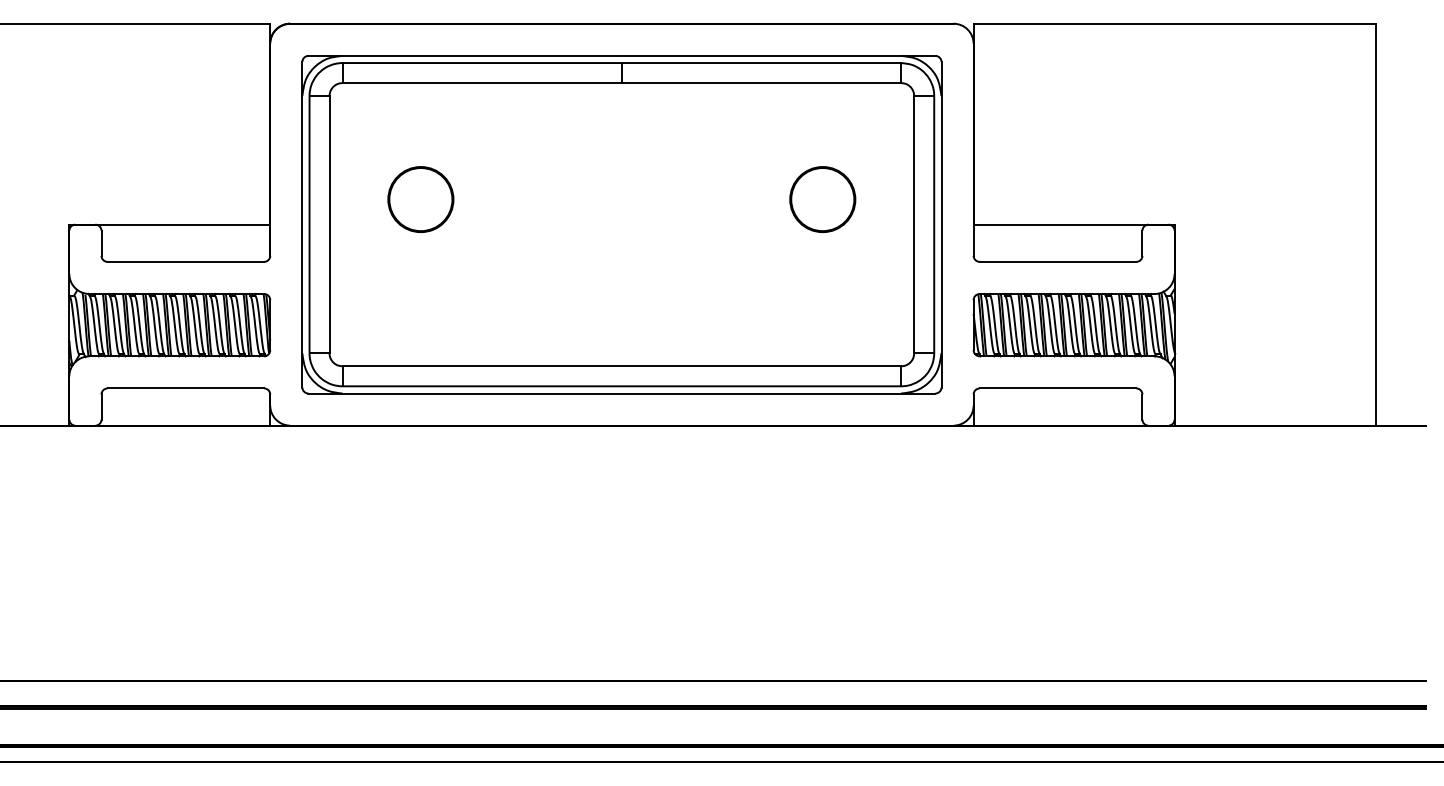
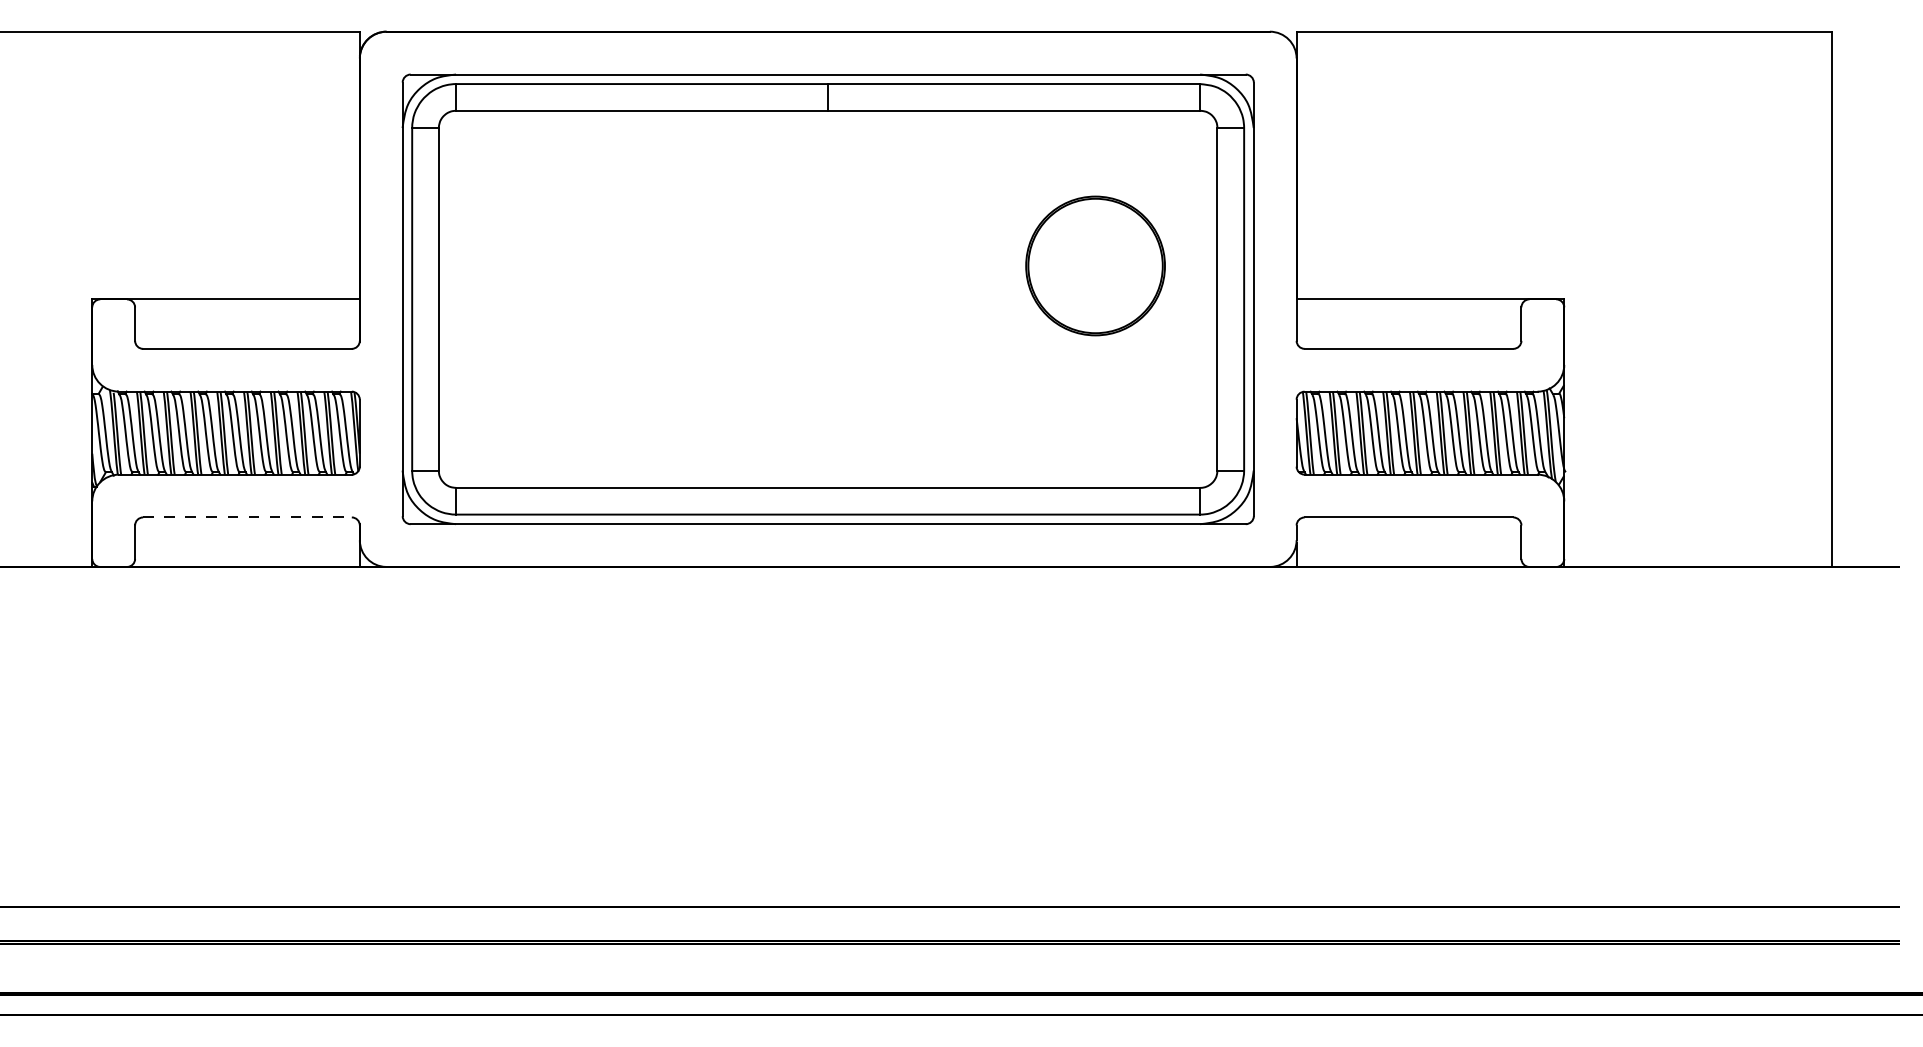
circle: (420, 199) -> (559, 265), removed
circle: (822, 199) -> (1095, 265), size x1.6
line: (186, 388) -> (248, 517), solid -> dashed

